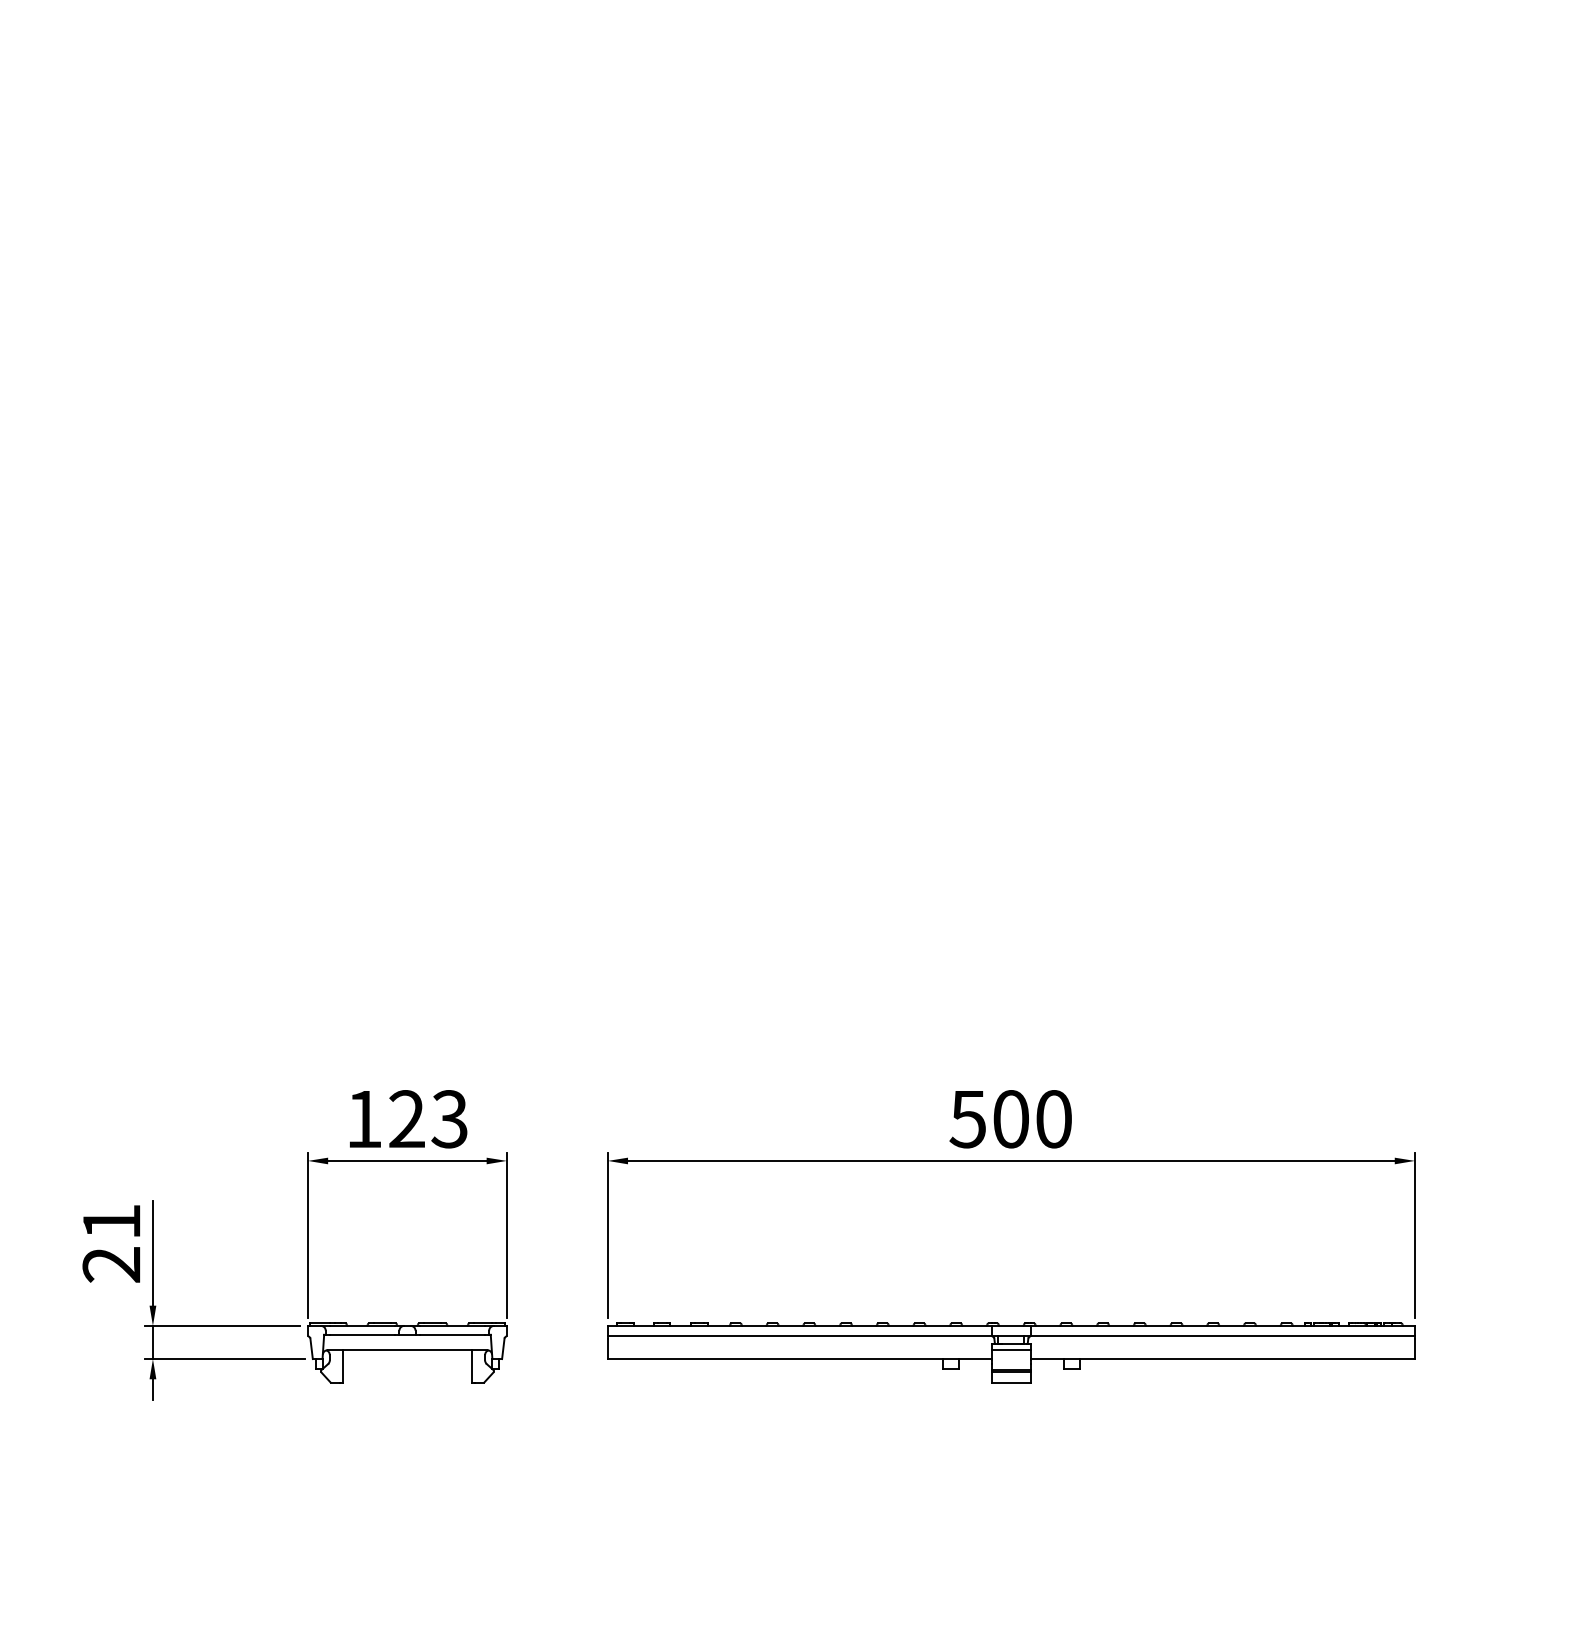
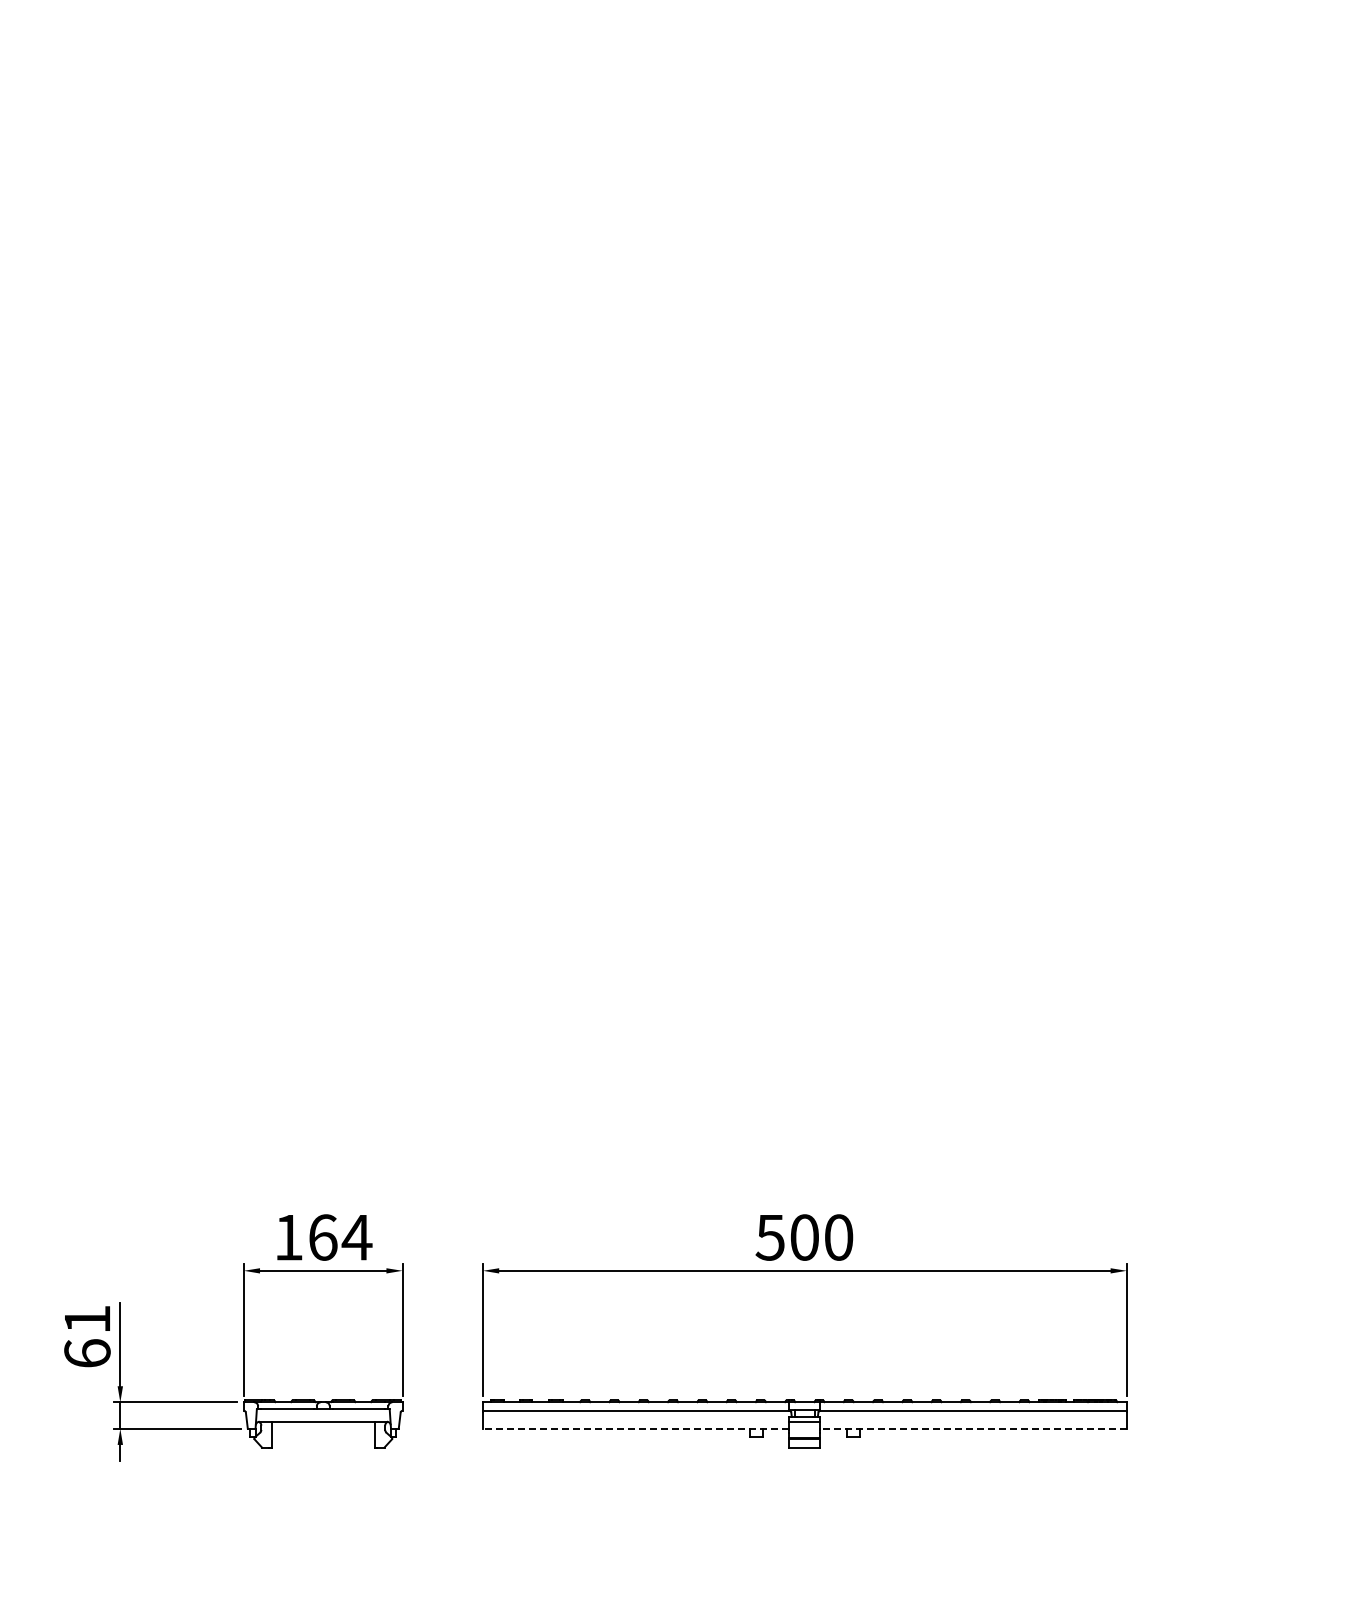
text: (429, 1119) -> (340, 1237), 123 -> 164
text: (111, 1264) -> (87, 1353), 21 -> 61
line: (798, 1358) -> (635, 1428), solid -> dashed
line: (1222, 1358) -> (973, 1428), solid -> dashed

